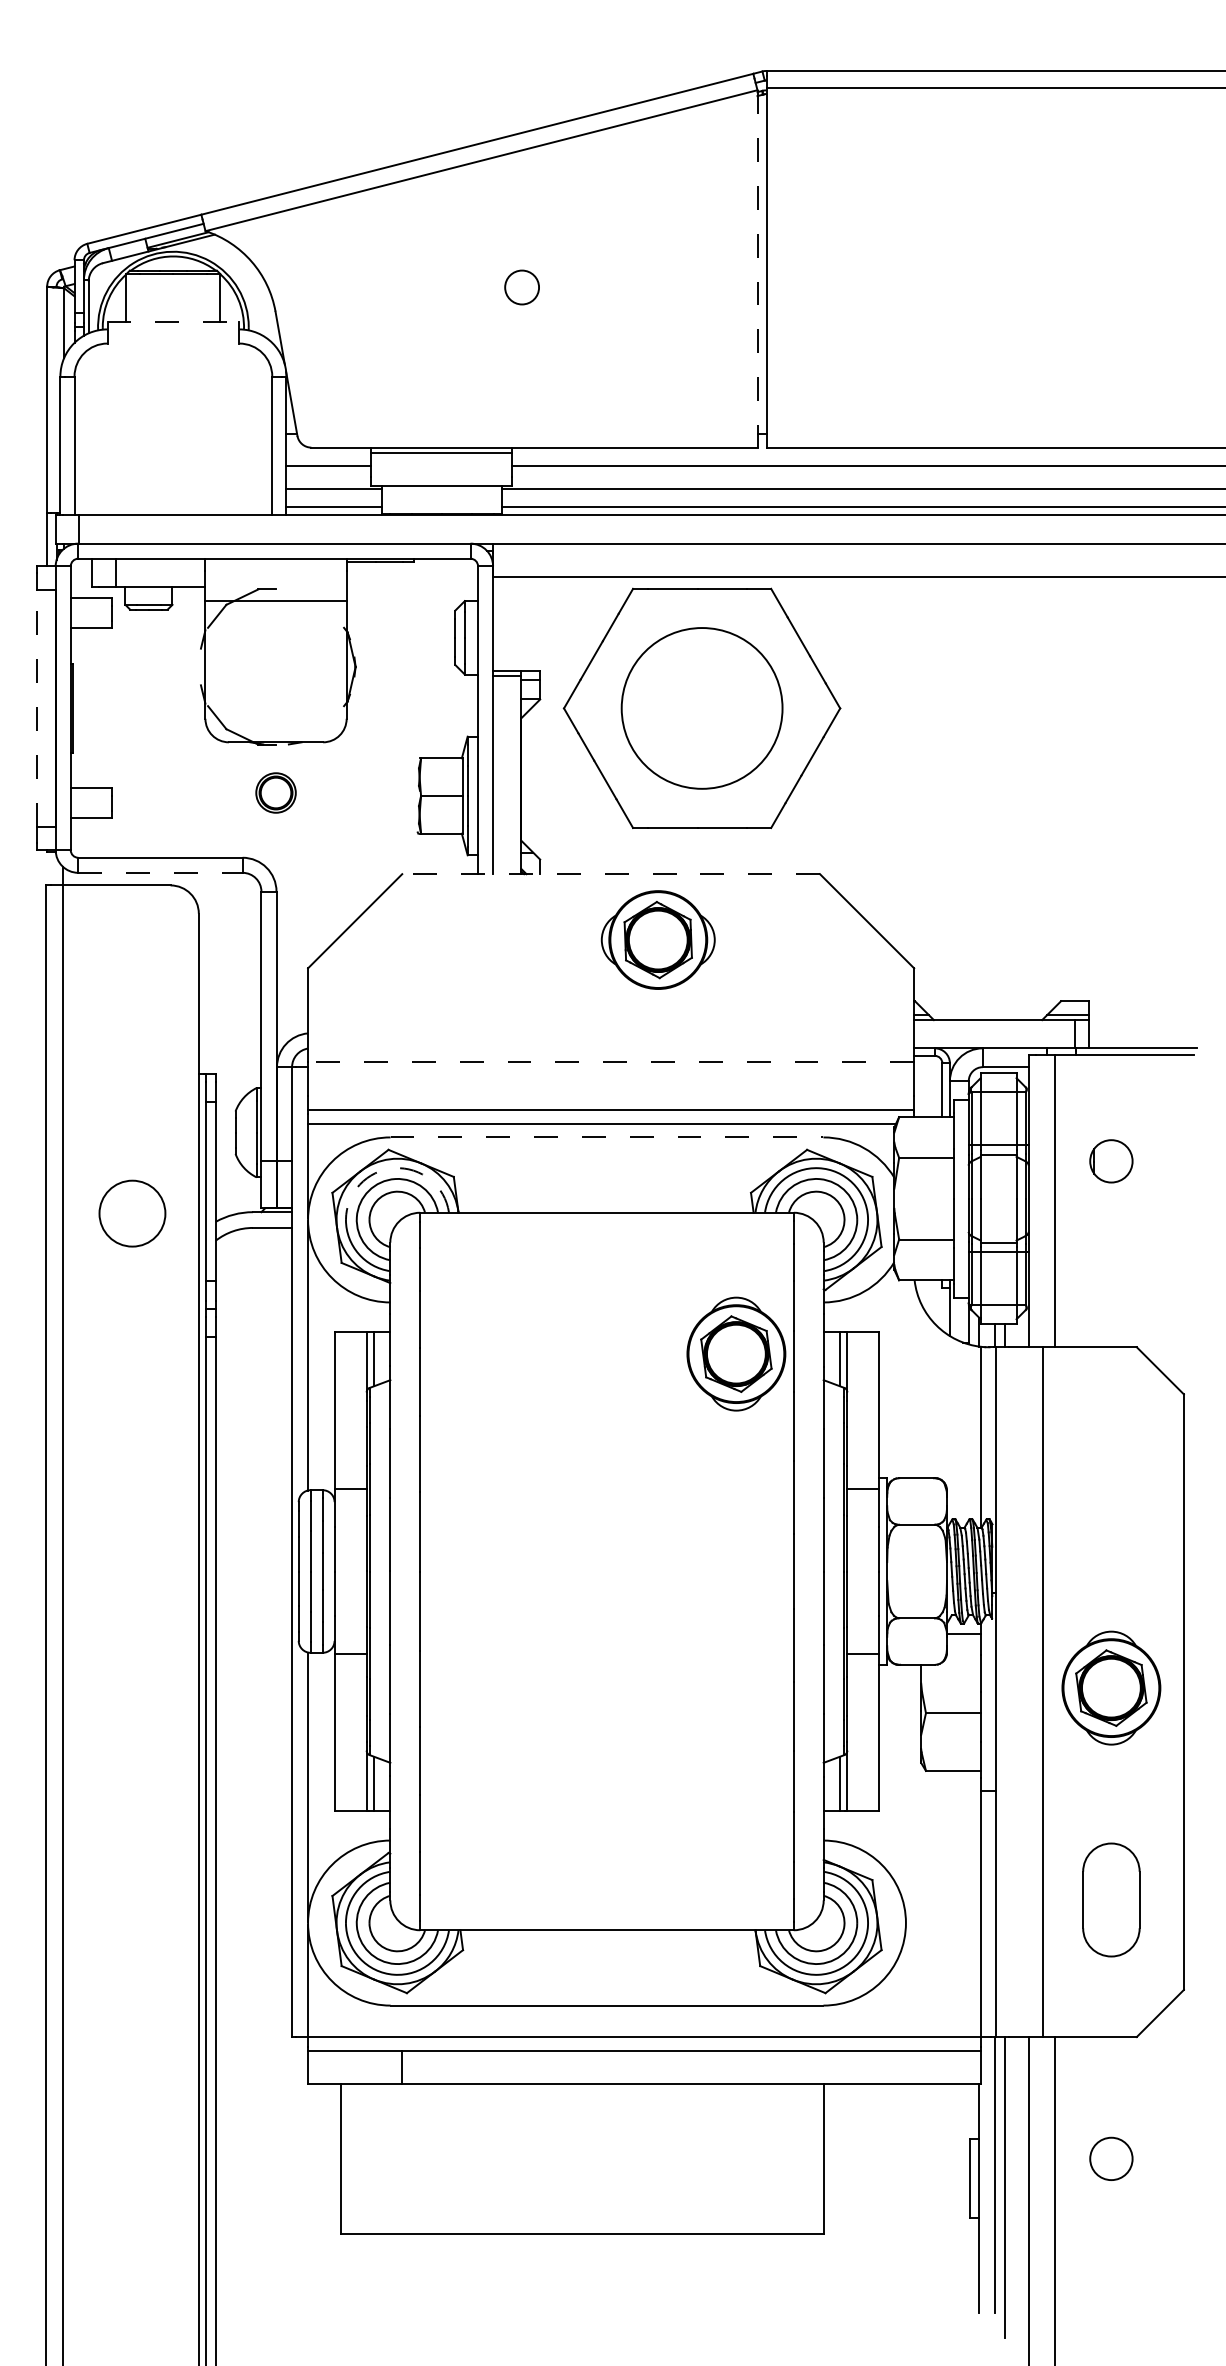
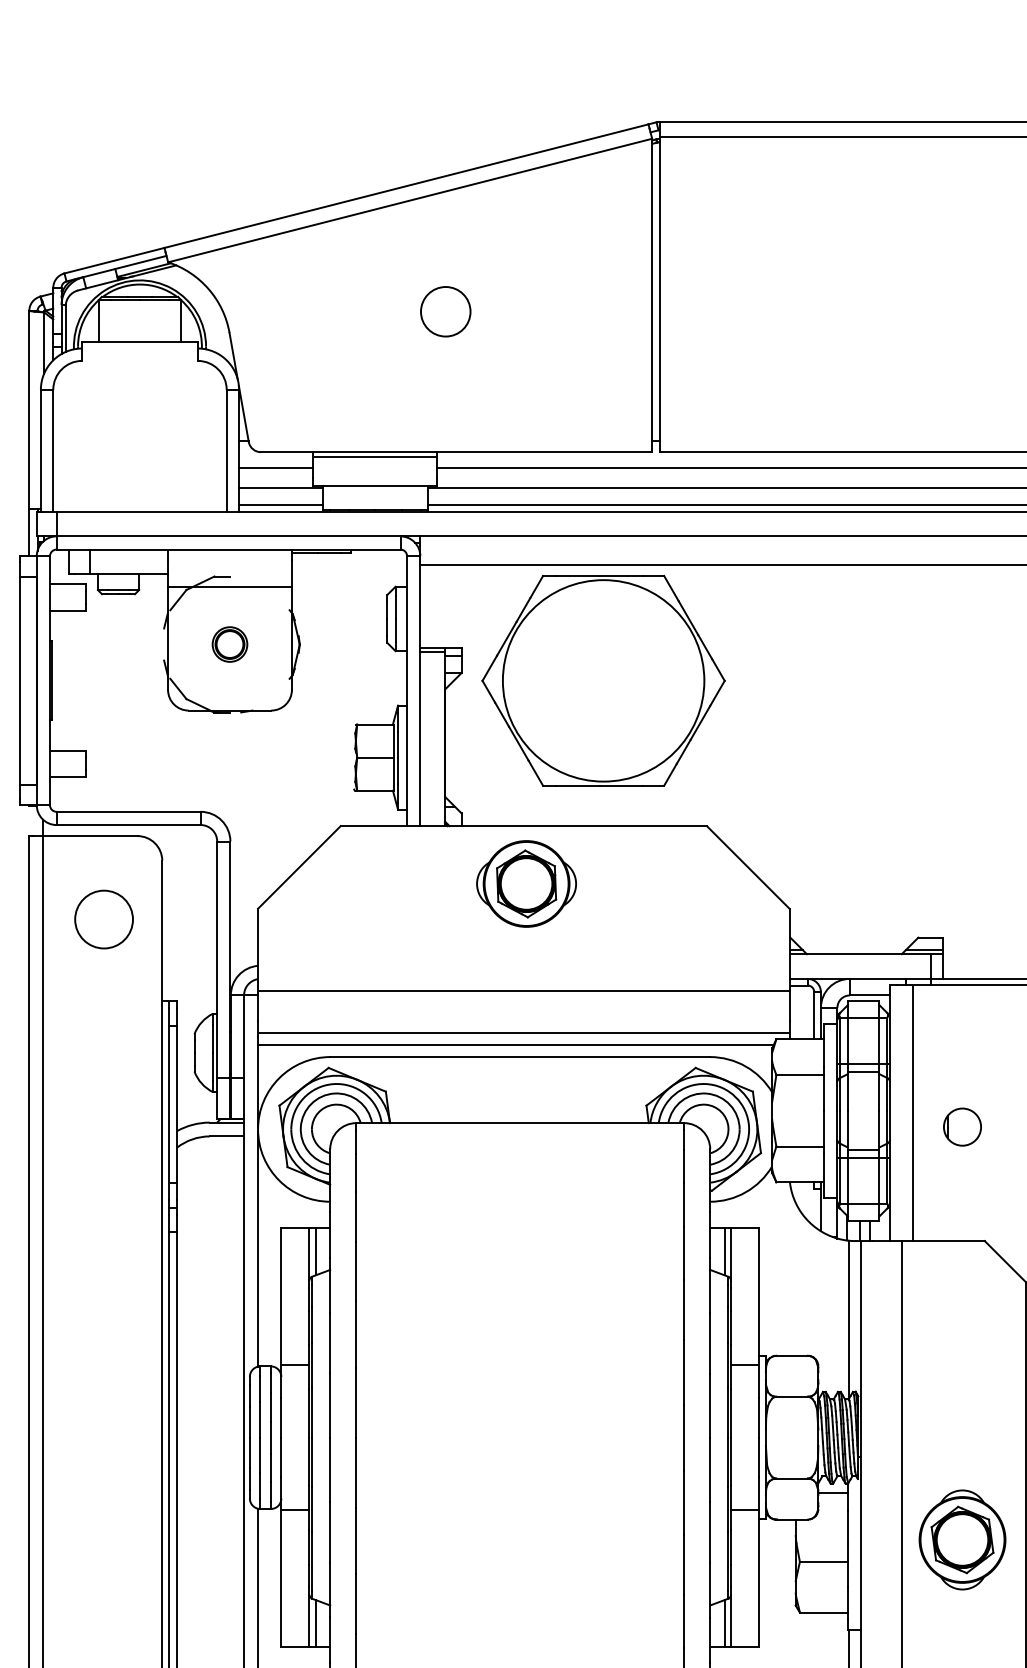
line: (757, 268) -> (652, 295), dashed -> solid
circle: (521, 287) -> (445, 311), size x1.67
line: (173, 322) -> (140, 342), dashed -> solid
line: (36, 707) -> (19, 680), dashed -> solid
circle: (702, 708) -> (603, 680), size x1.43
part: (275, 792) -> (229, 644), moved
line: (160, 872) -> (128, 824), dashed -> solid
line: (611, 874) -> (524, 826), dashed -> solid
part: (657, 939) -> (525, 883), moved
line: (610, 1062) -> (523, 991), dashed -> solid
line: (607, 1137) -> (520, 1057), dashed -> solid
part: (1111, 1161) -> (962, 1127), moved
arc: (394, 1168) -> (333, 1084), dashed -> solid
circle: (132, 1213) -> (104, 919), moved
part: (736, 1353) -> (633, 1246), removed

